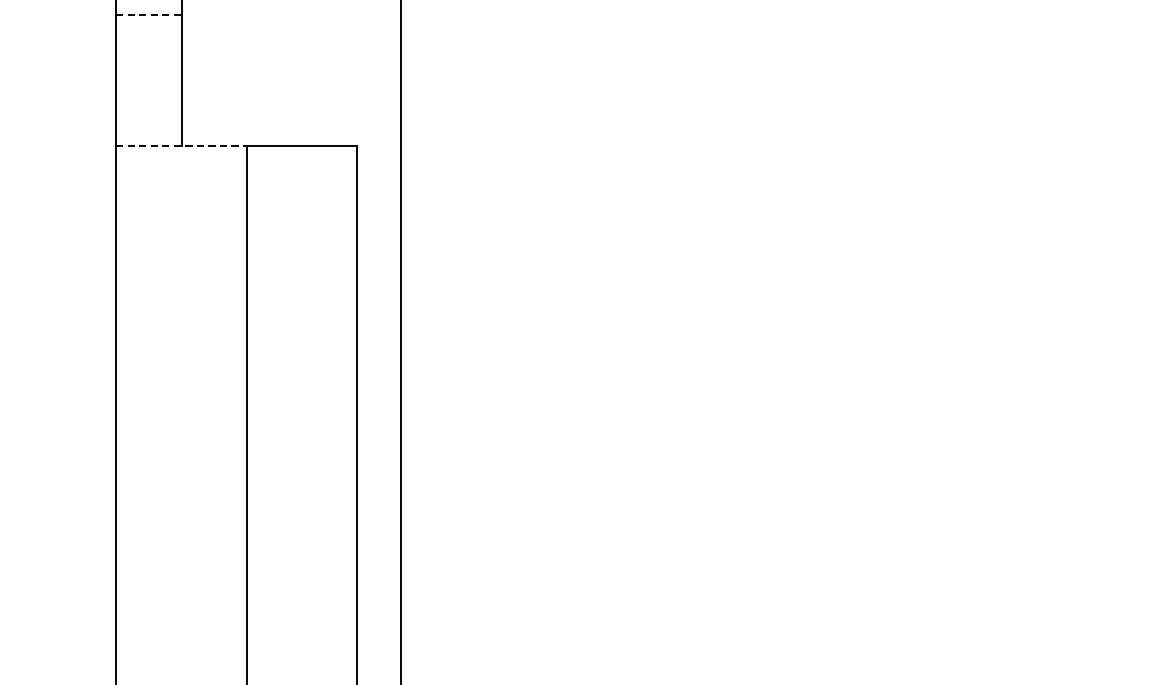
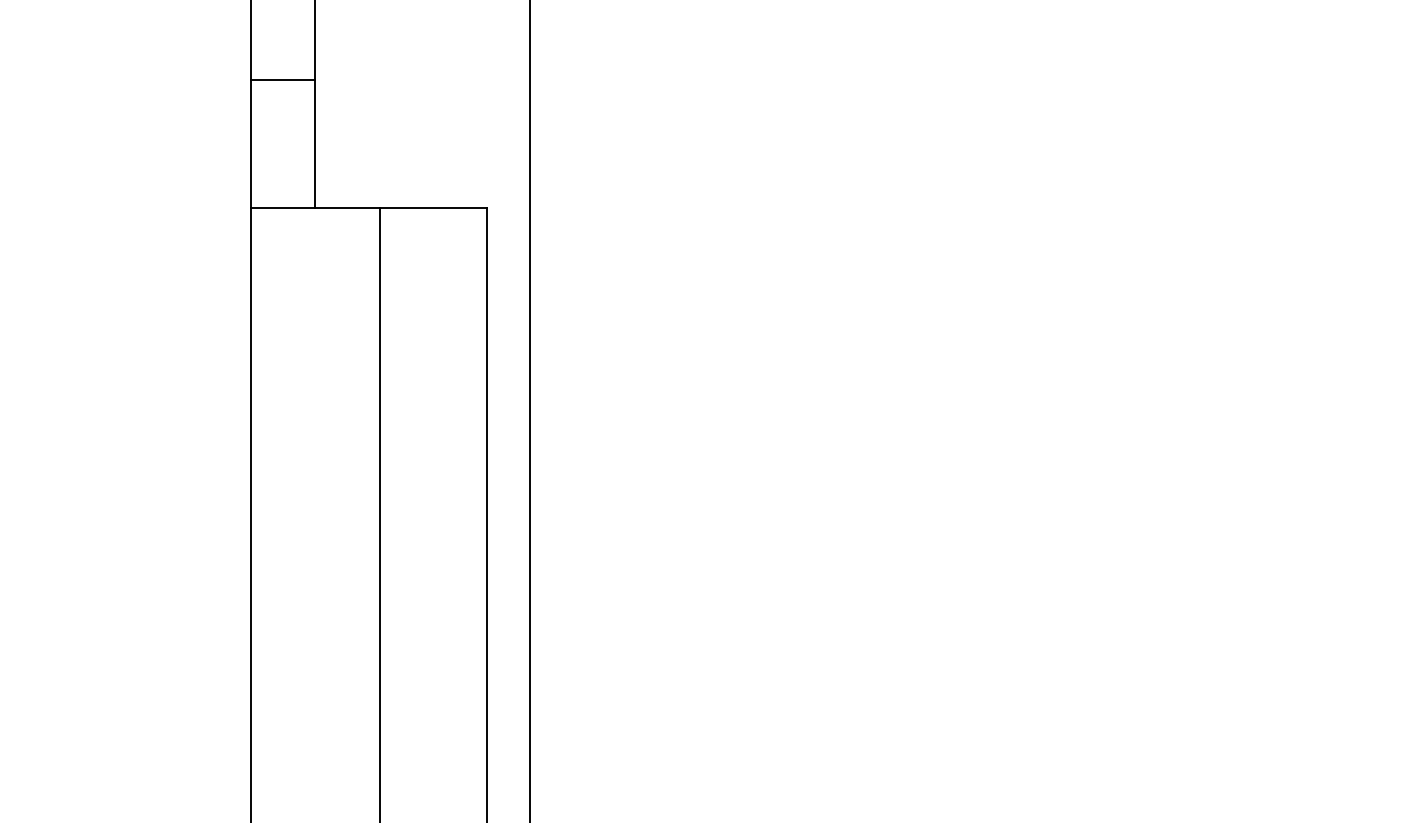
line: (149, 14) -> (283, 79), dashed -> solid
line: (181, 146) -> (315, 208), dashed -> solid

